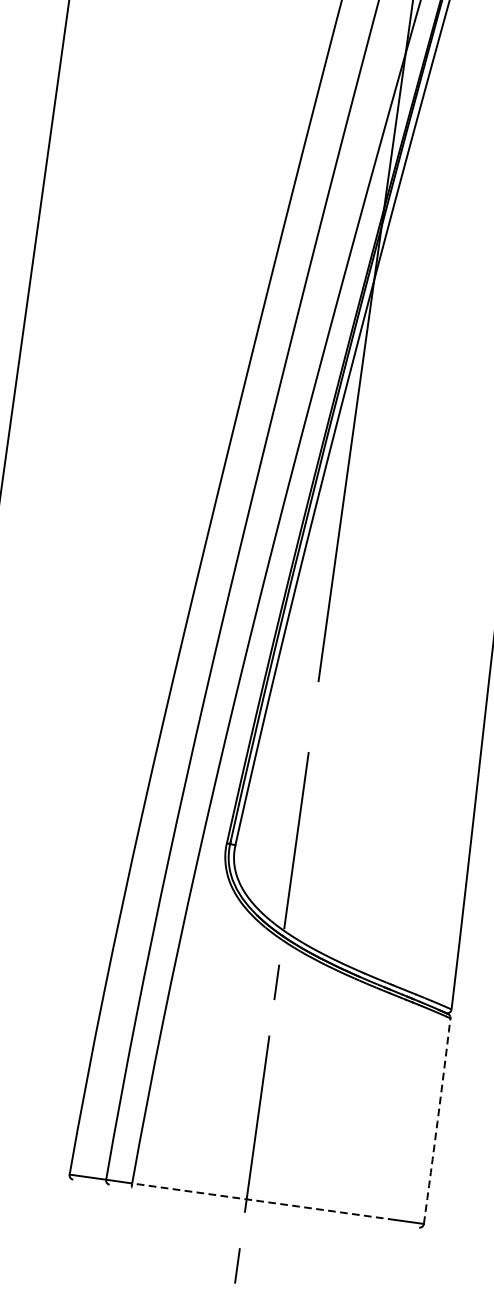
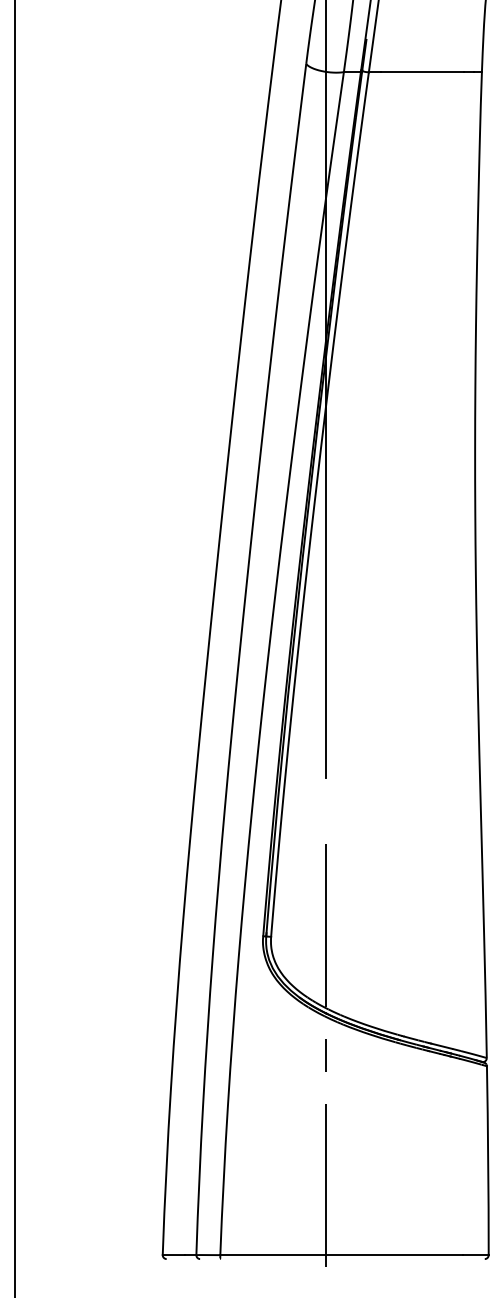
arc: (437, 1121) -> (488, 1160), dashed -> solid
line: (262, 1201) -> (340, 1255), dashed -> solid

